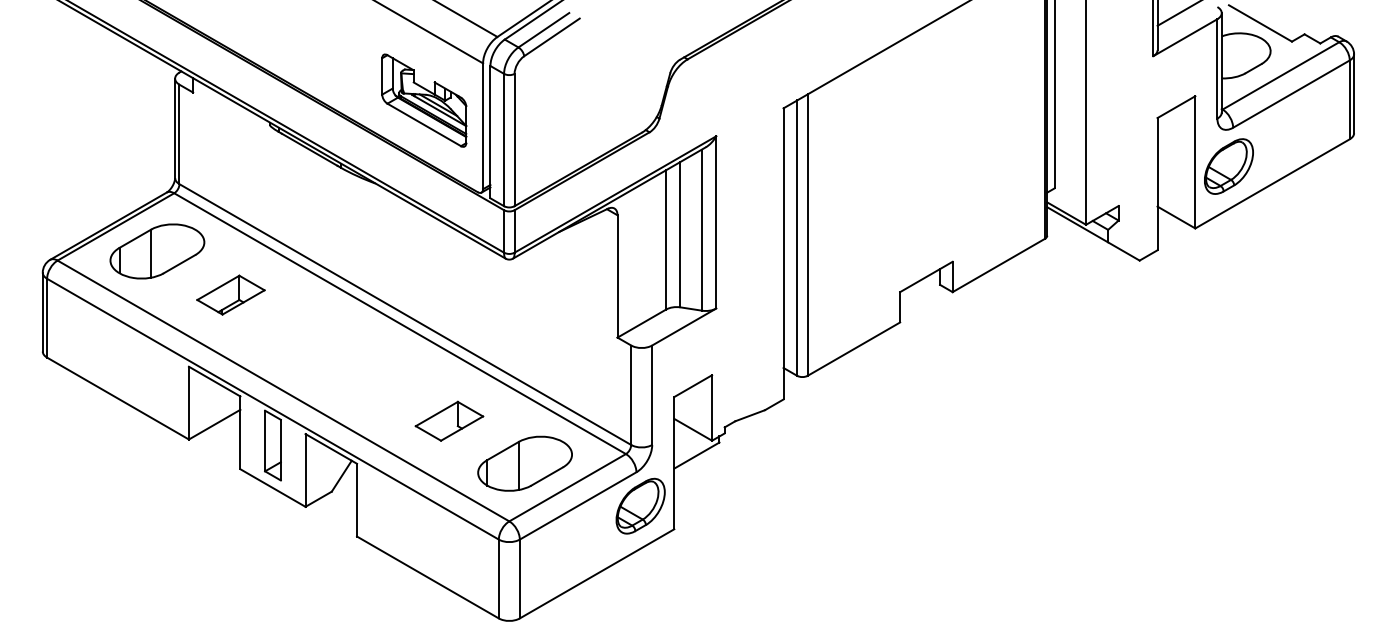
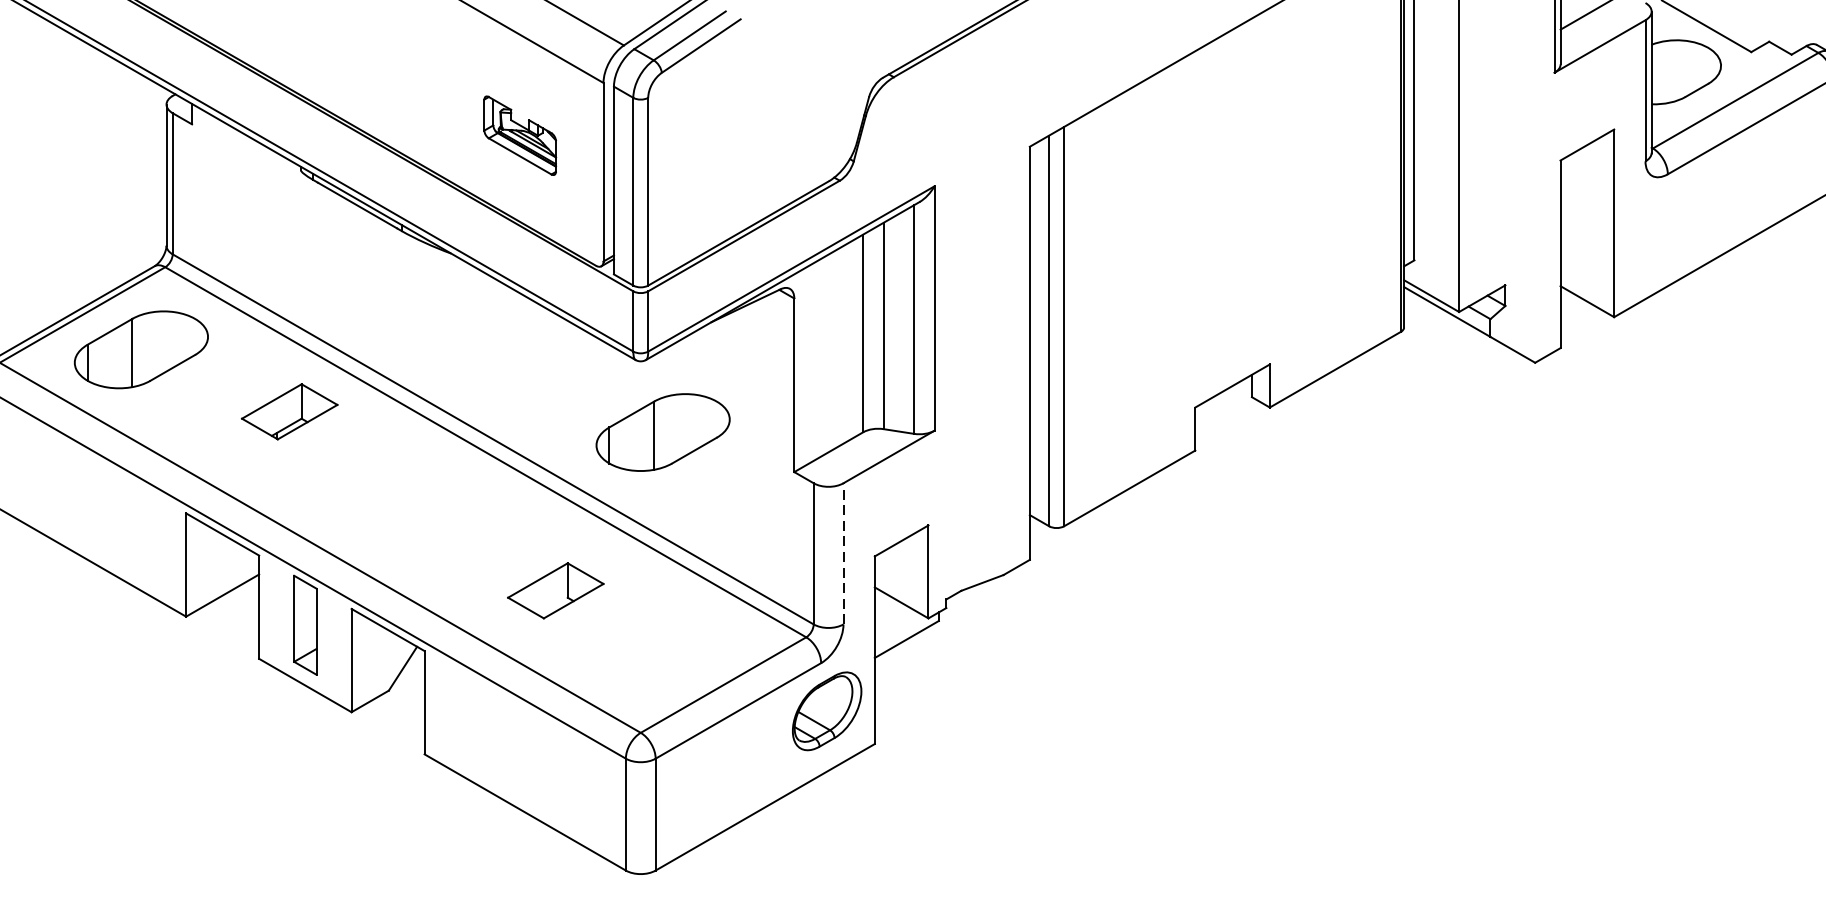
part: (424, 100) -> (520, 135), size x0.6
part: (1228, 166) -> (1661, 229), removed
part: (230, 294) -> (289, 410), moved
line: (652, 395) -> (843, 554), solid -> dashed
part: (524, 463) -> (662, 432), moved

